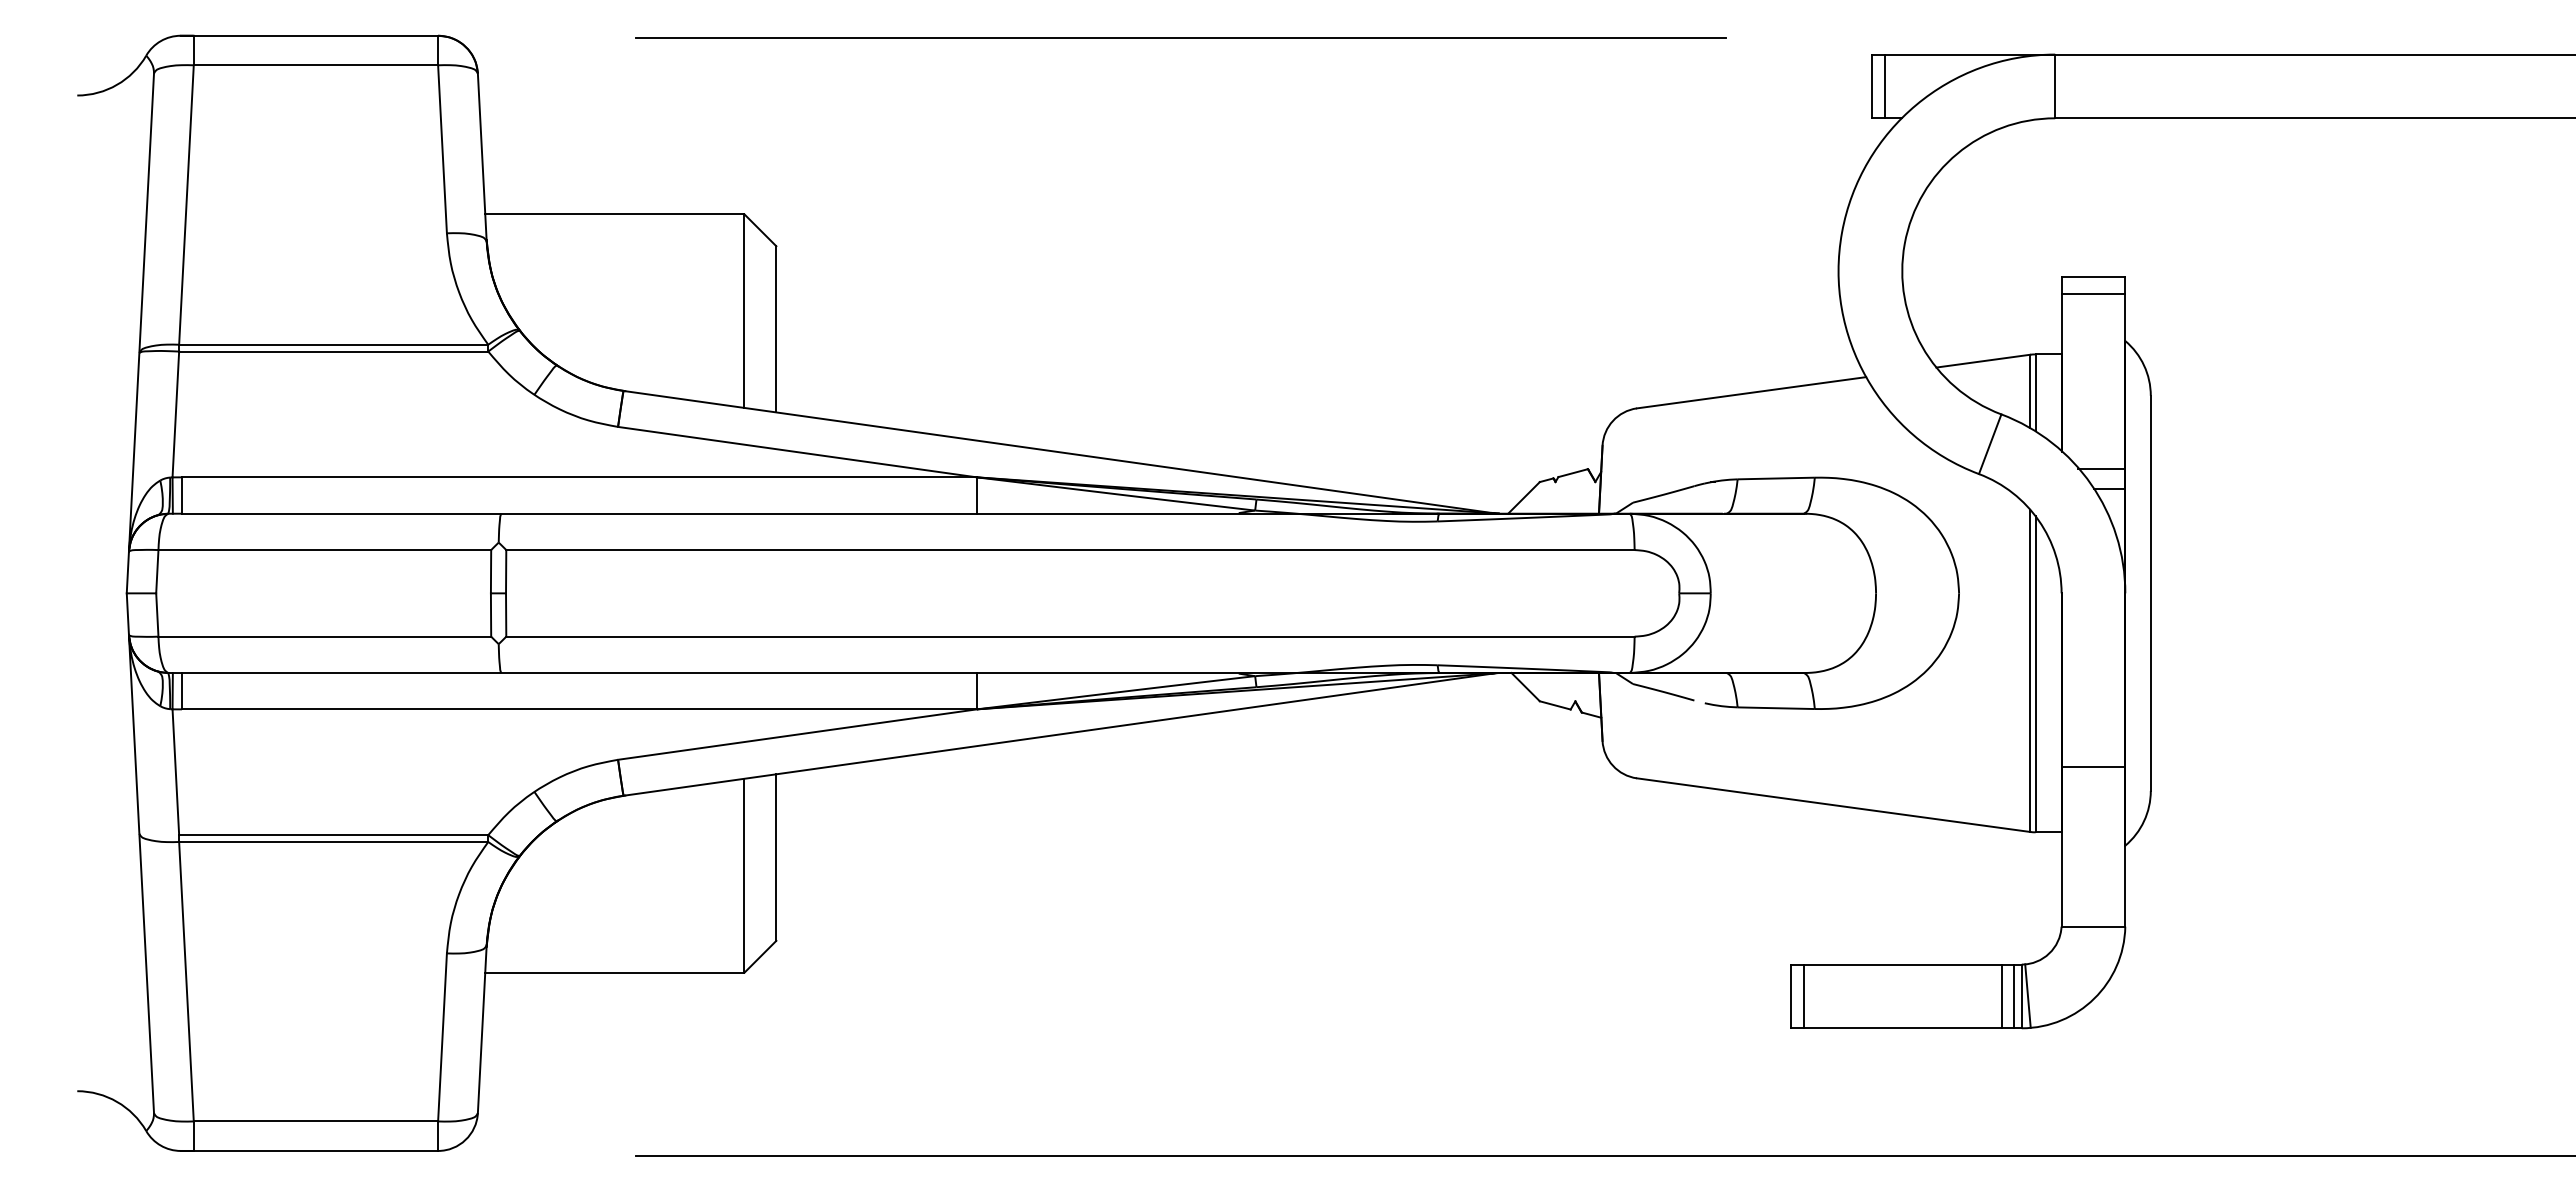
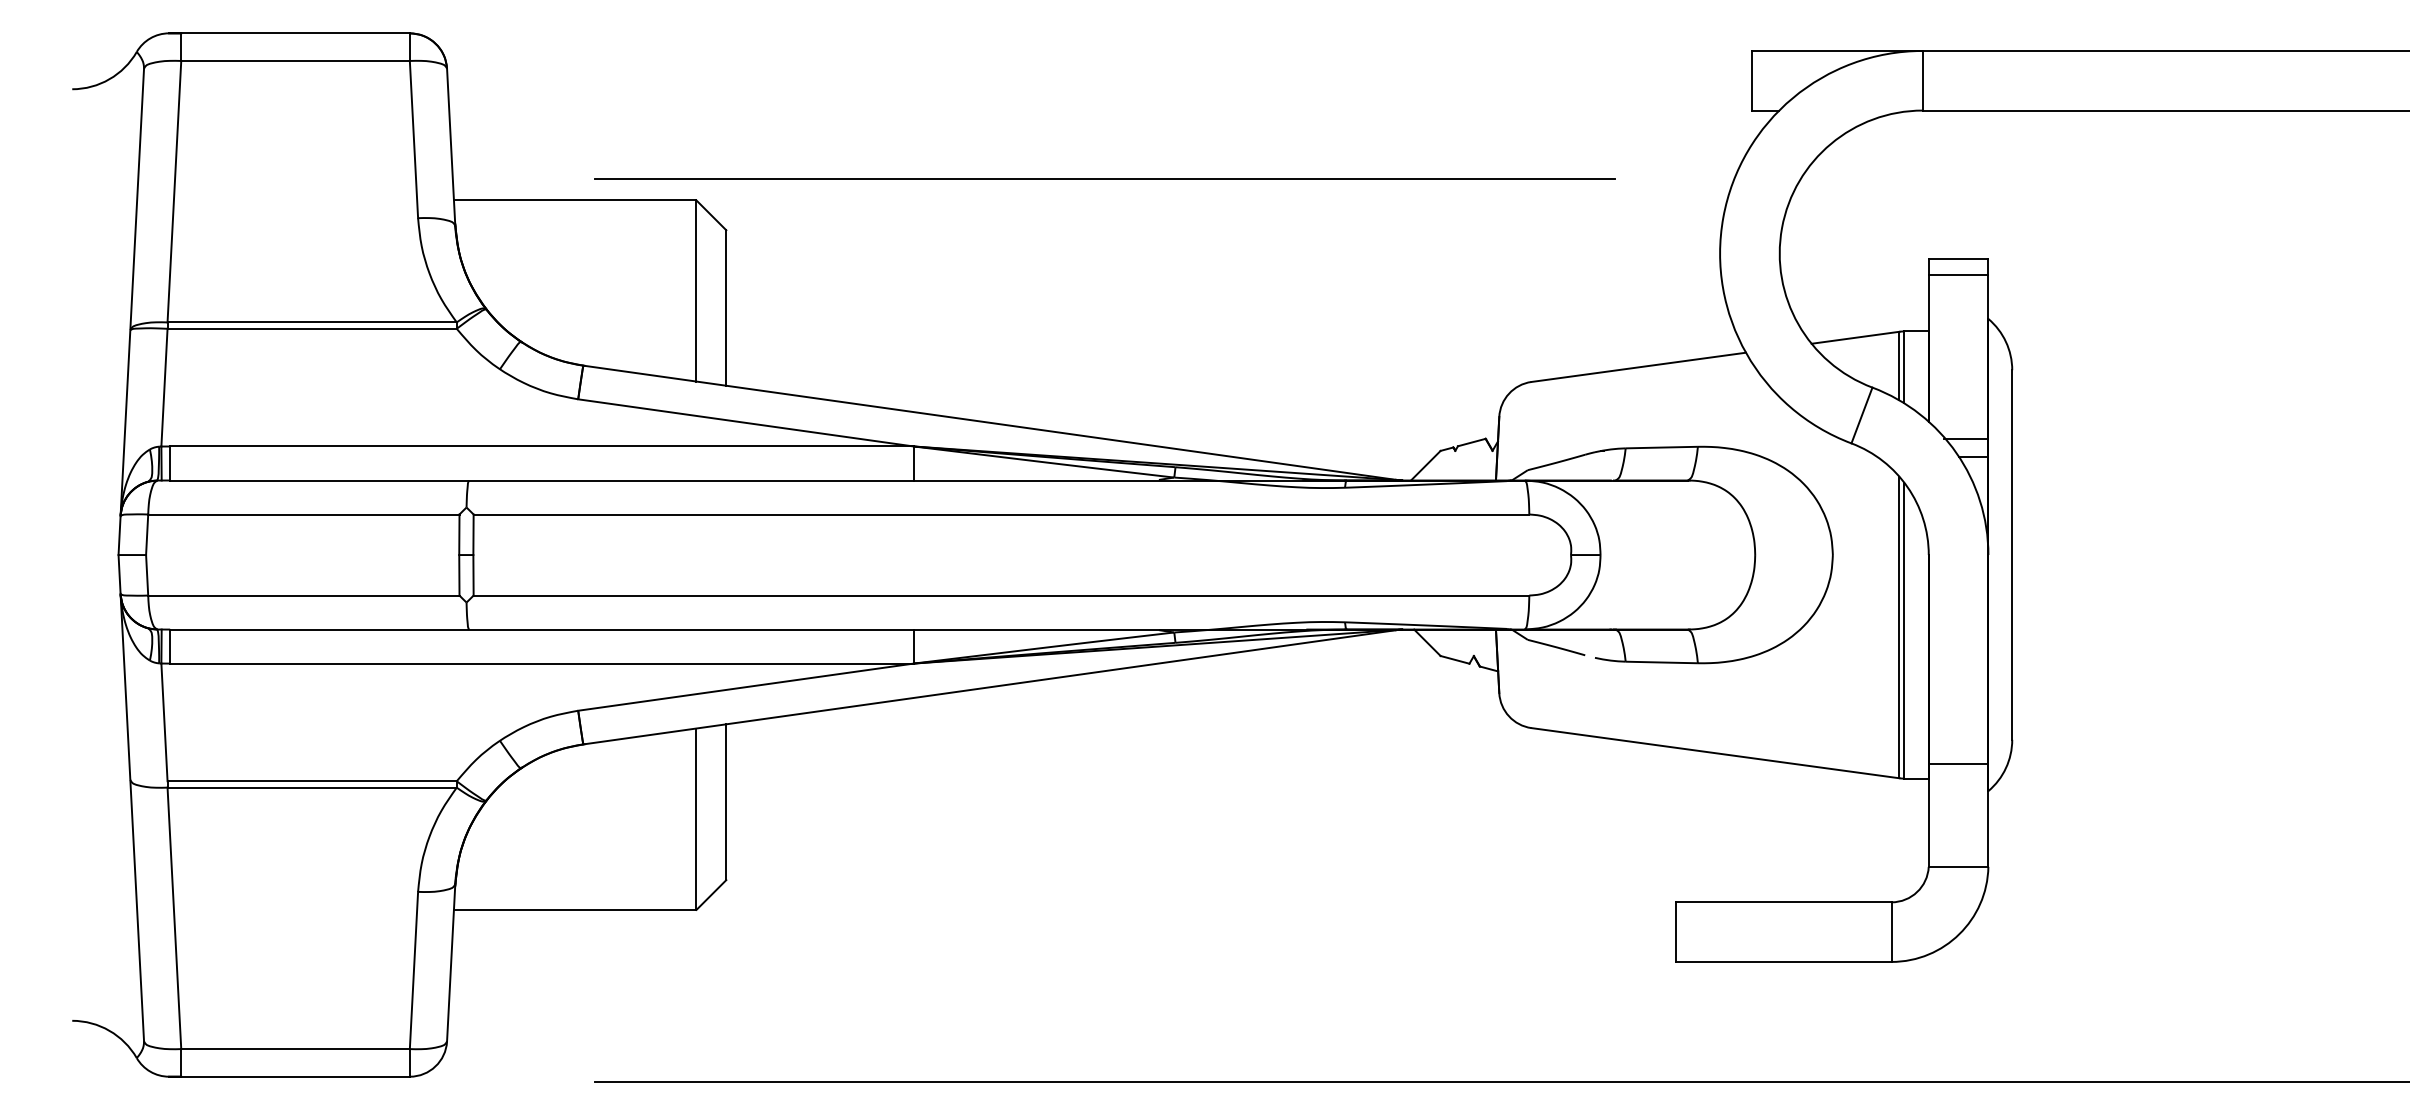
line: (1180, 37) -> (1104, 178), moved
line: (1885, 86) -> (1764, 80), removed
line: (2093, 767) -> (1958, 763), moved
line: (2027, 995) -> (1896, 931), removed
line: (1803, 996) -> (1687, 932), removed
line: (2001, 996) -> (1872, 932), removed
line: (2014, 996) -> (1884, 932), removed

